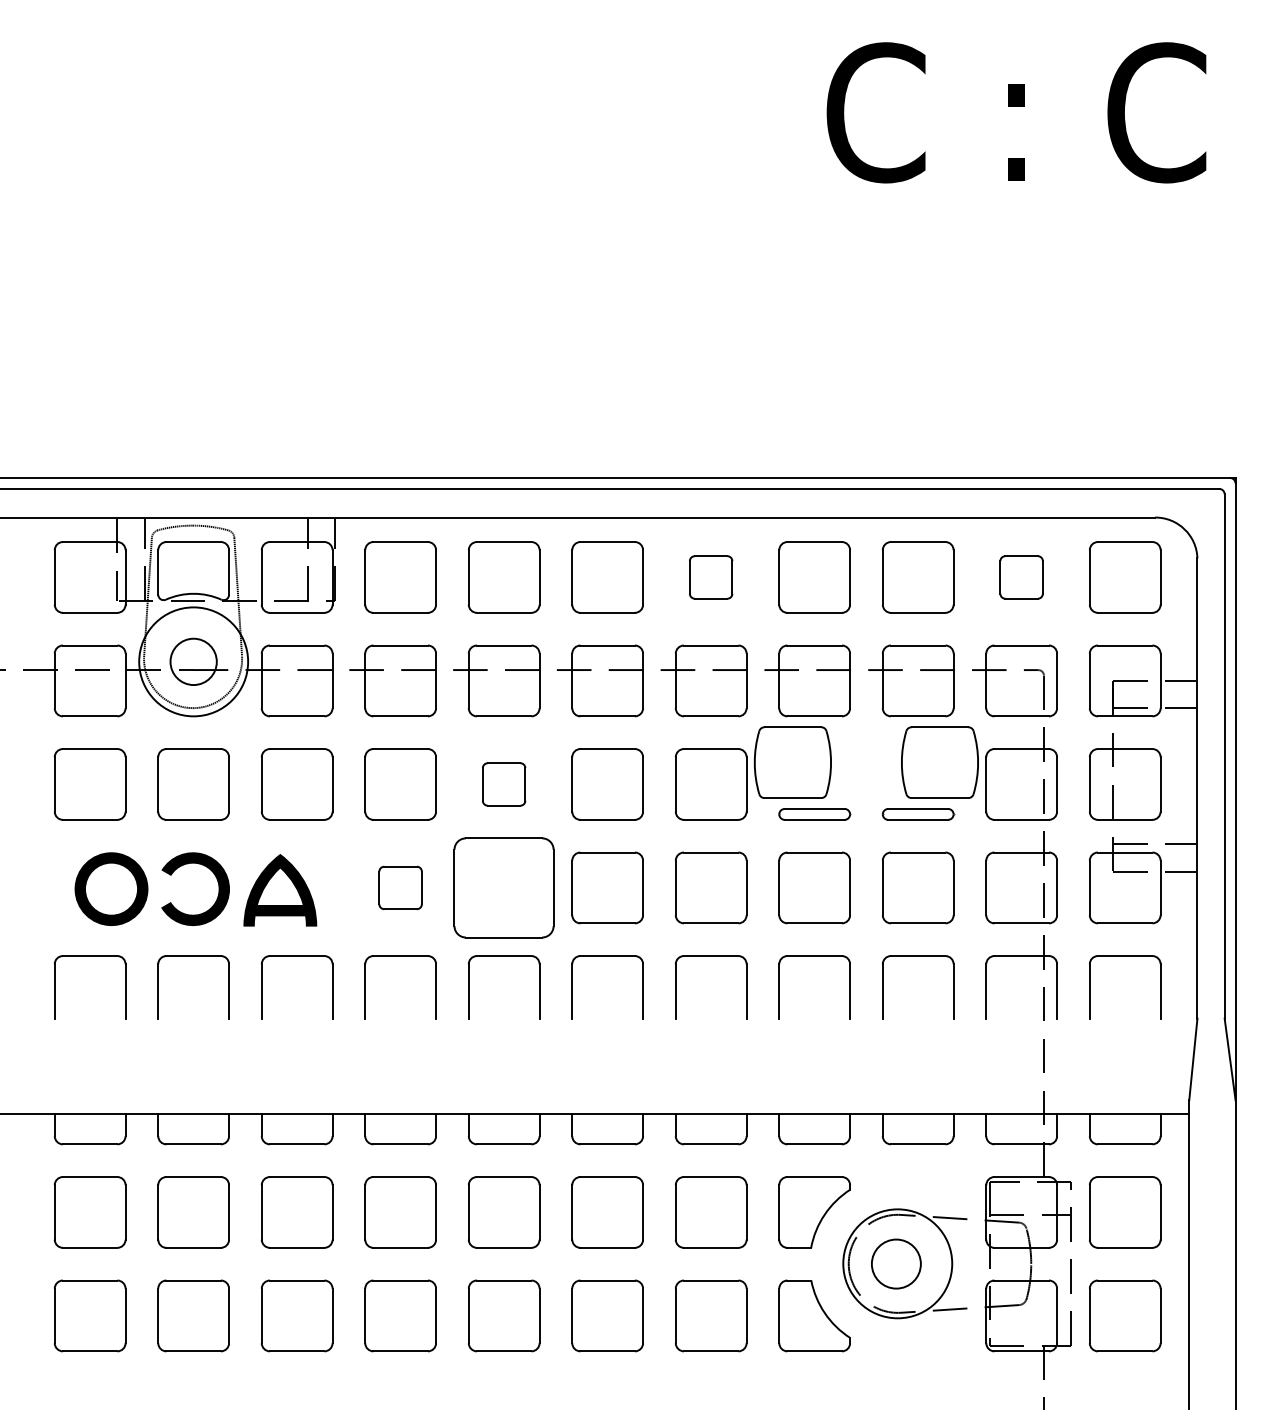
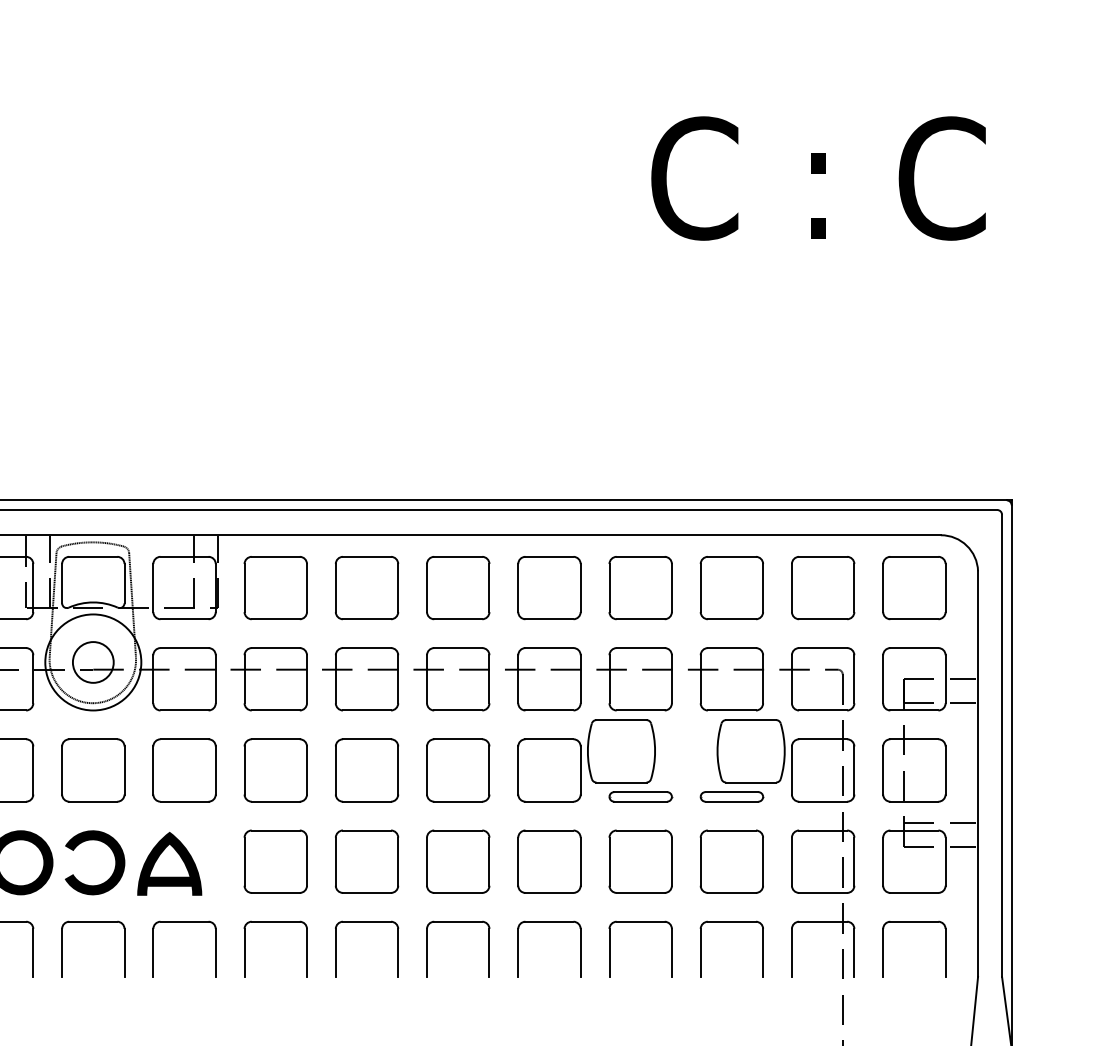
part: (710, 577) -> (548, 588), size x1.67
part: (1021, 577) -> (822, 588), size x1.67
part: (503, 784) -> (366, 770), size x1.67
part: (400, 887) -> (275, 861), size x1.67
part: (504, 887) -> (367, 861), size x0.71

